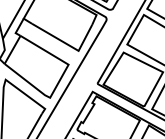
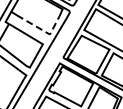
line: (69, 45) -> (43, 30), solid -> dashed

